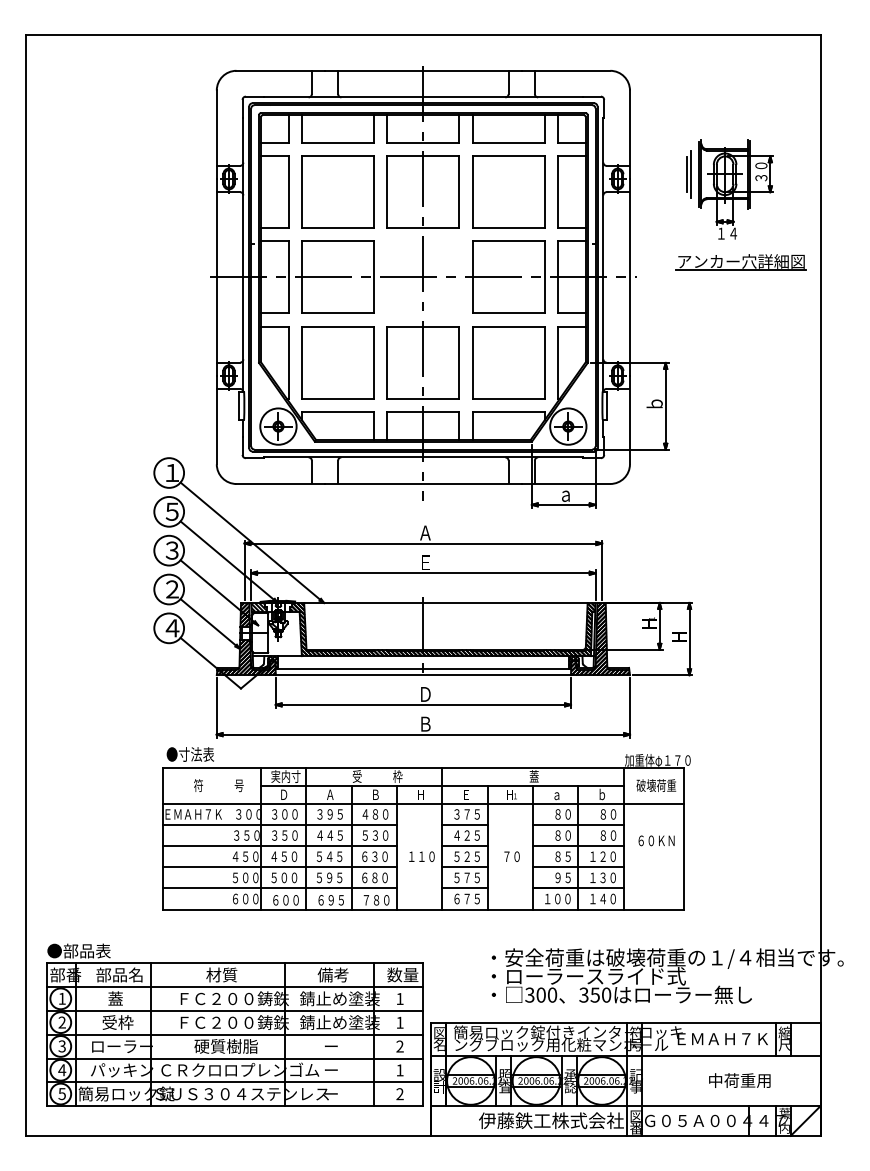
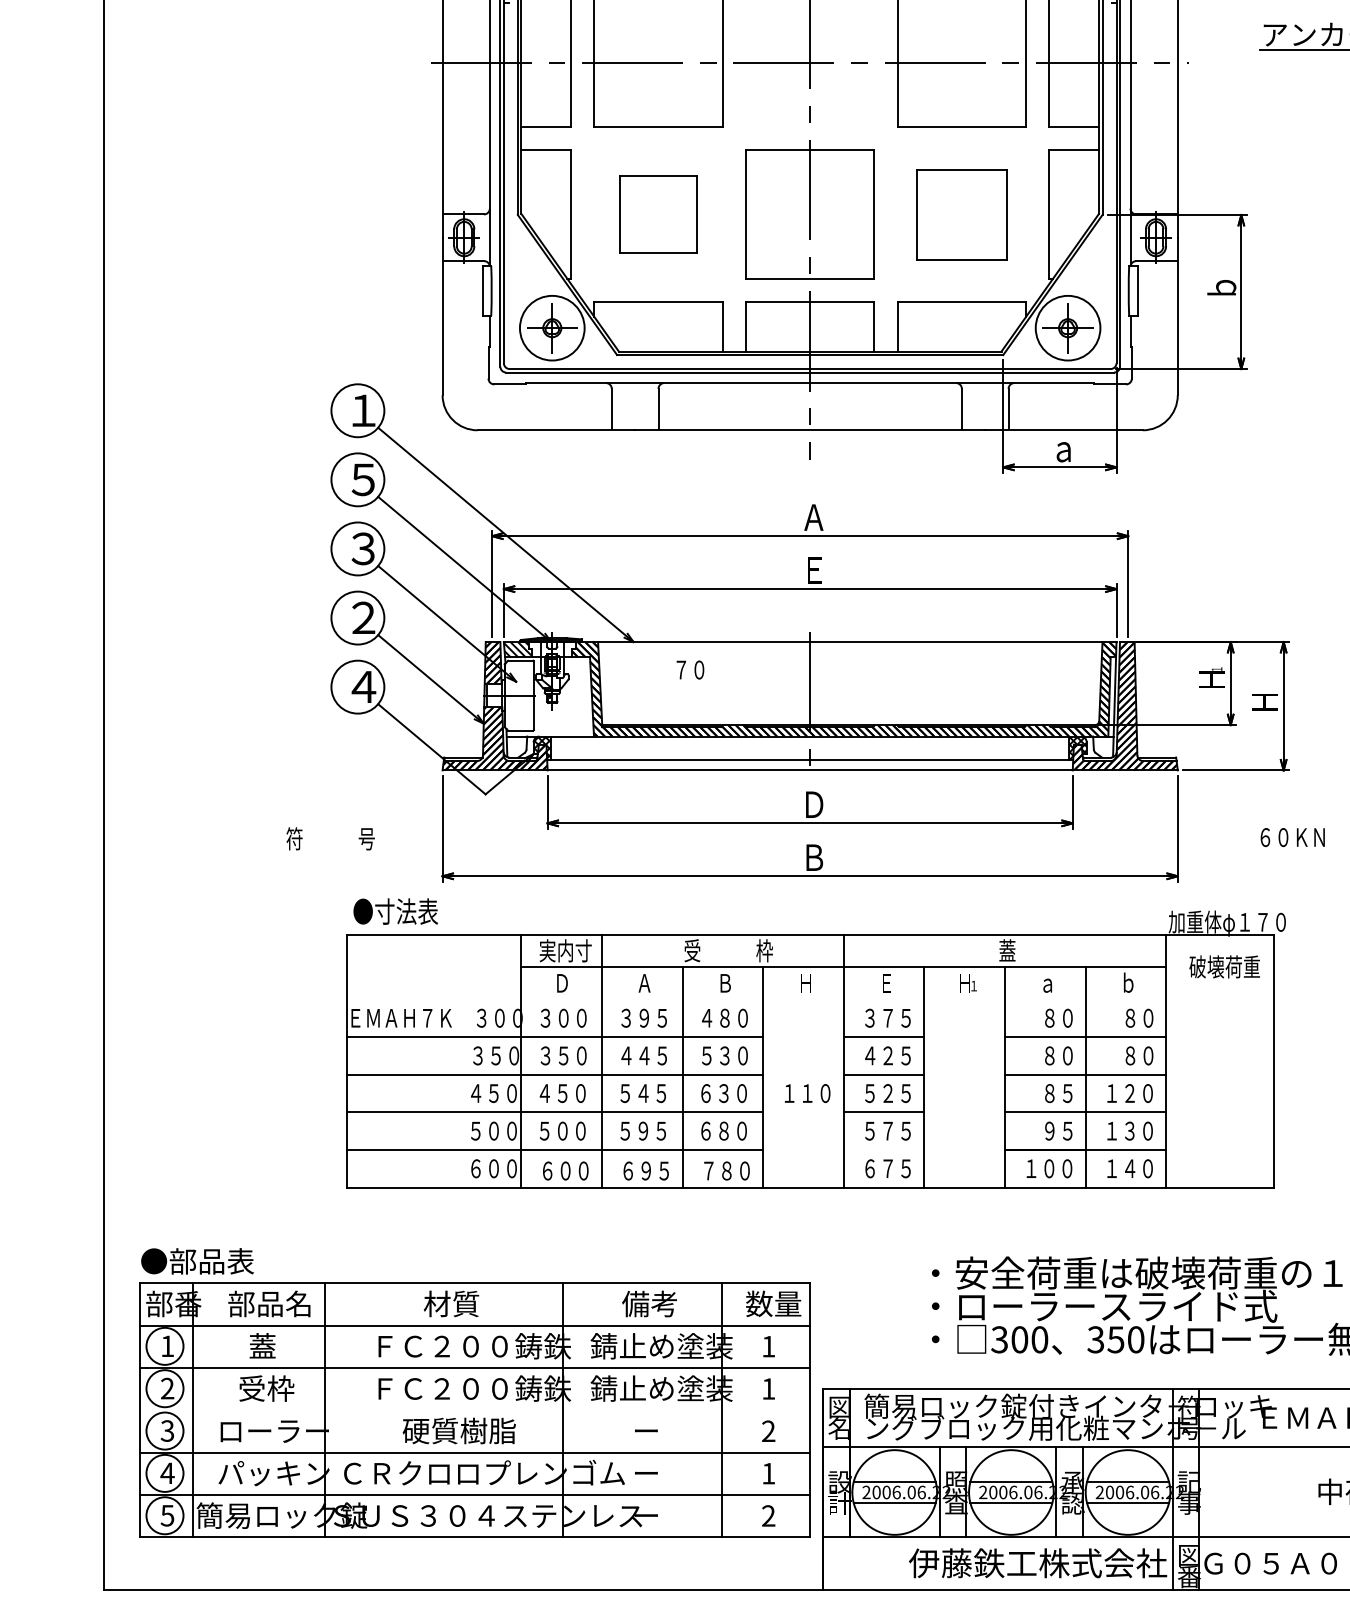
part: (337, 362) -> (657, 214), size x0.6
part: (508, 362) -> (961, 214), size x0.7
text: (218, 785) -> (329, 838), moved
line: (422, 803) -> (808, 998), removed
text: (656, 840) -> (1292, 836), moved
text: (511, 856) -> (689, 669), moved
line: (464, 888) -> (883, 1150), removed
line: (234, 1034) -> (474, 1409), removed

